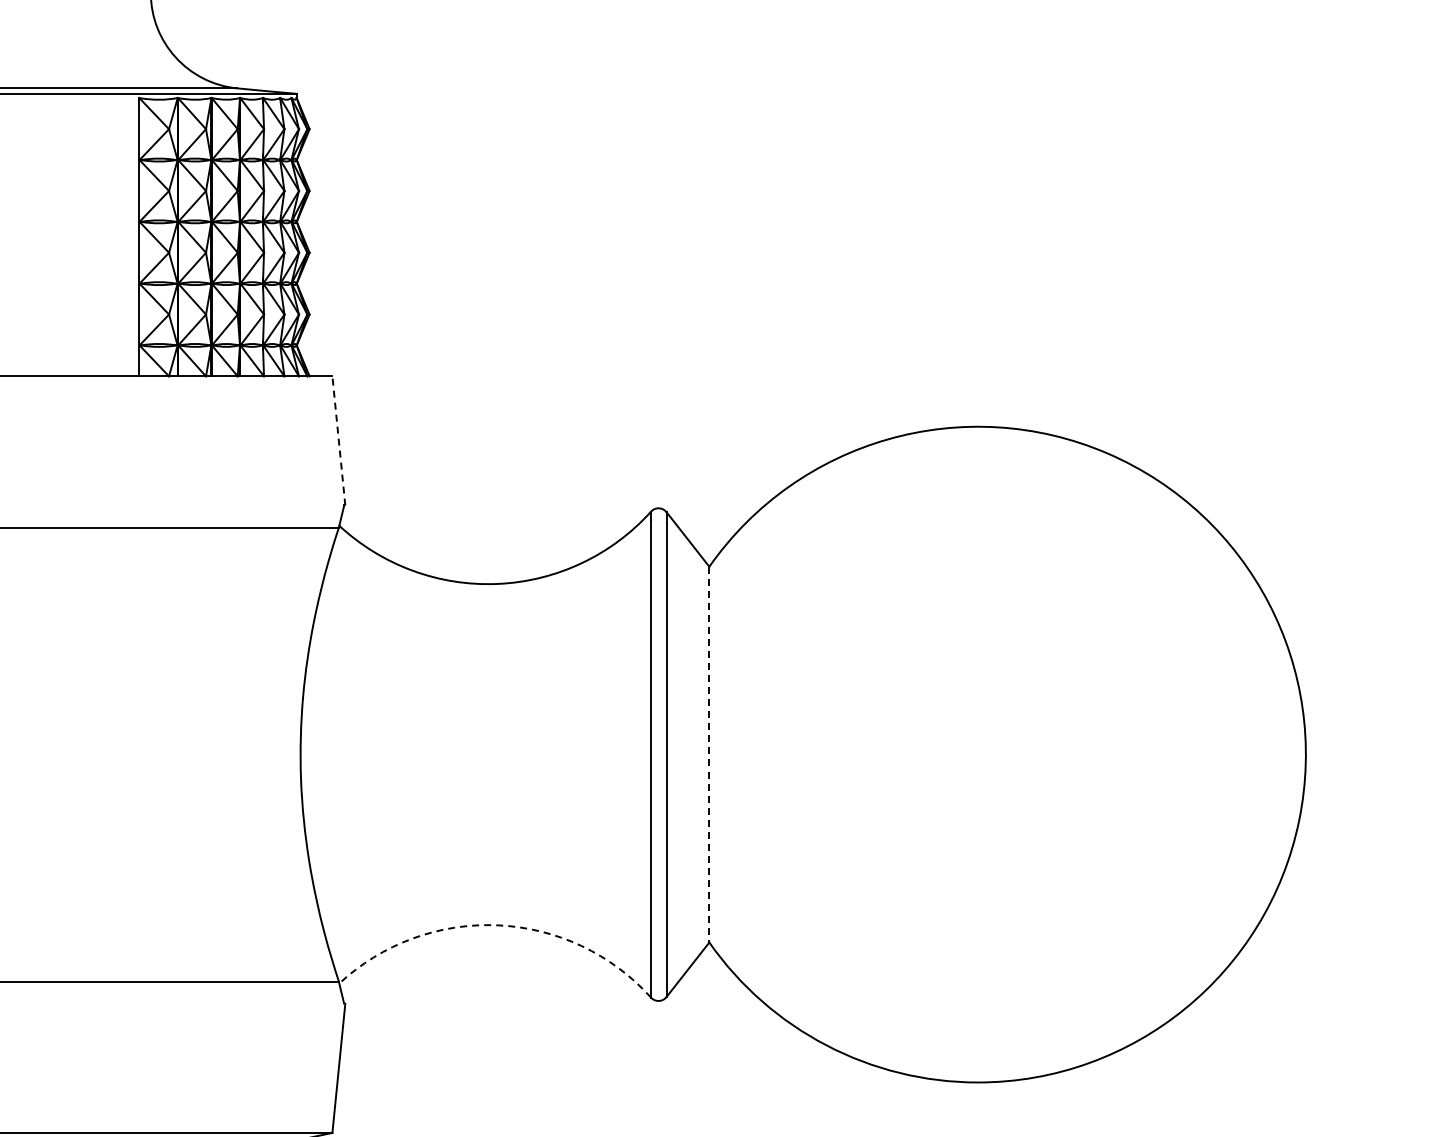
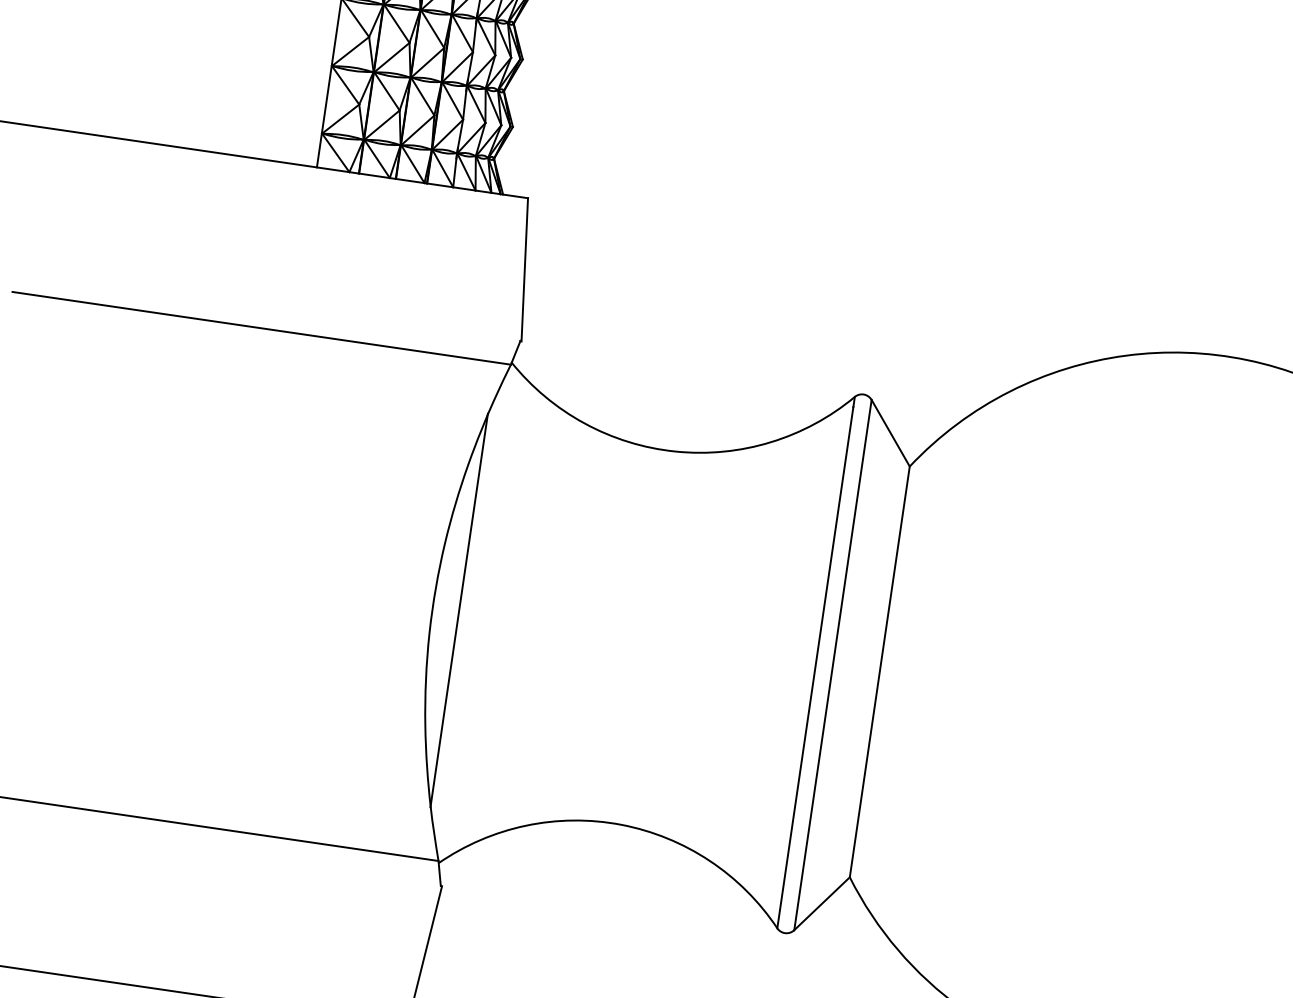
line: (338, 440) -> (524, 269), dashed -> solid
line: (324, 754) -> (459, 610), added
line: (709, 754) -> (879, 671), dashed -> solid
arc: (497, 925) -> (620, 824), dashed -> solid

